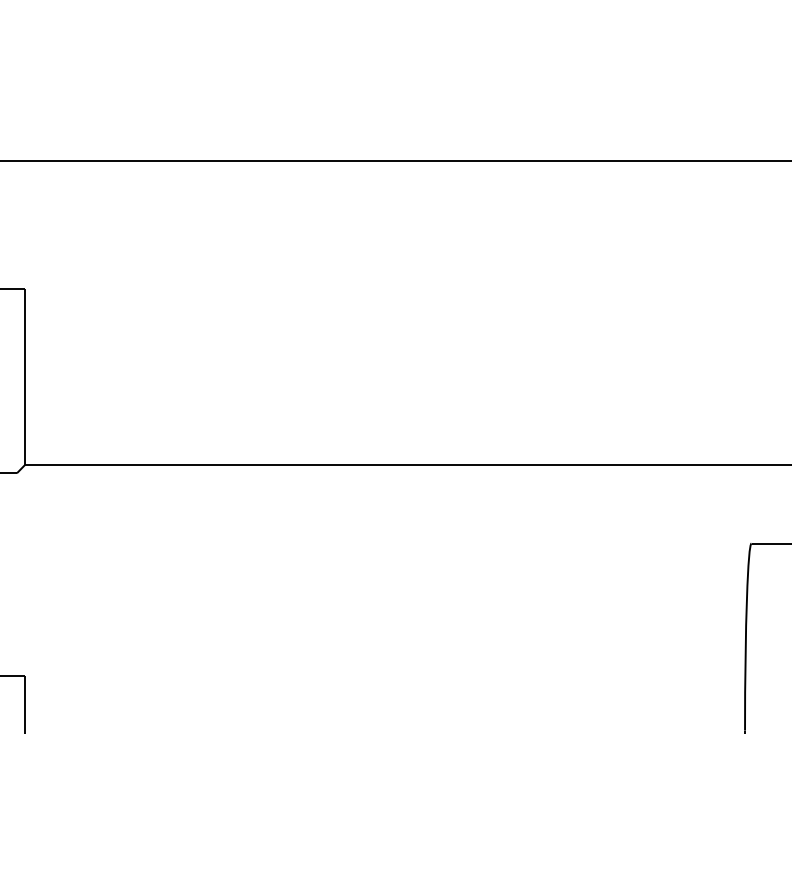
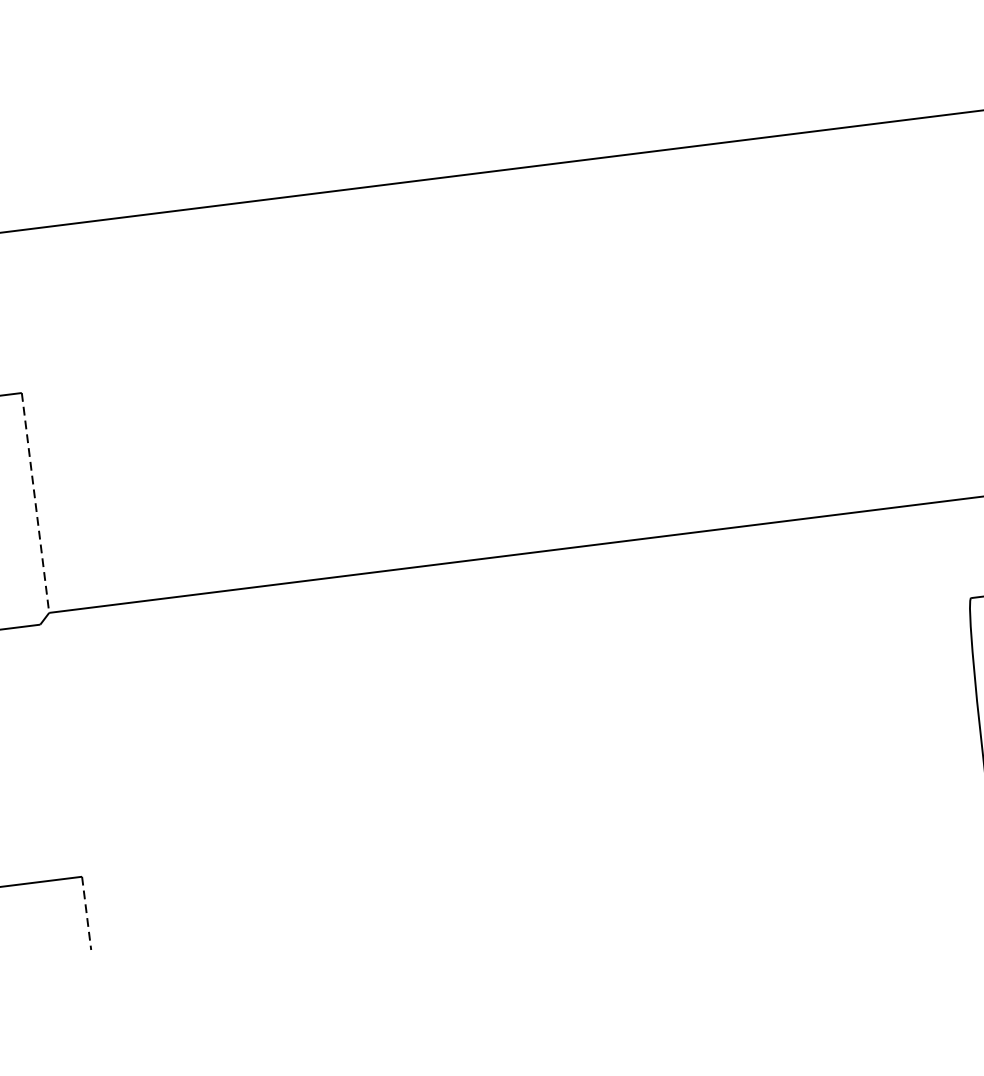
line: (25, 377) -> (35, 503), solid -> dashed
line: (25, 705) -> (87, 914), solid -> dashed

